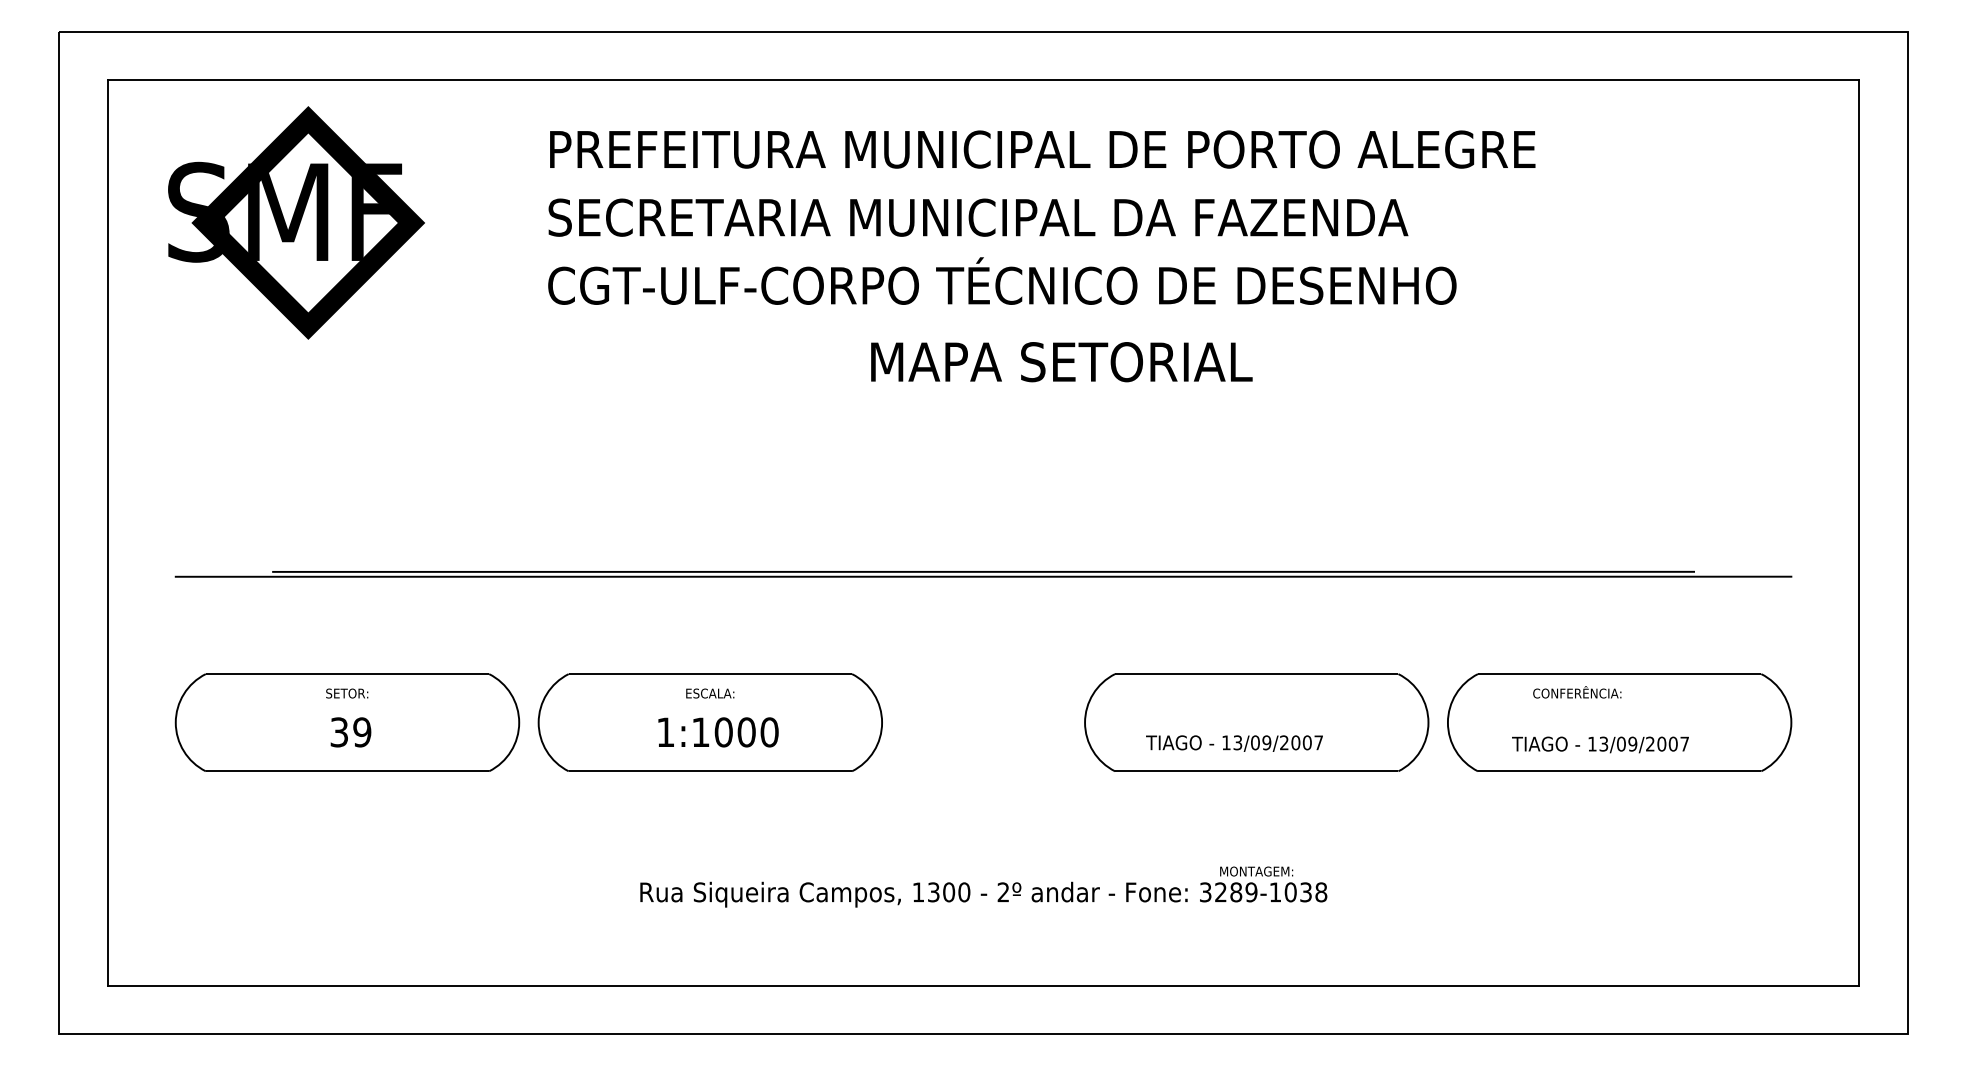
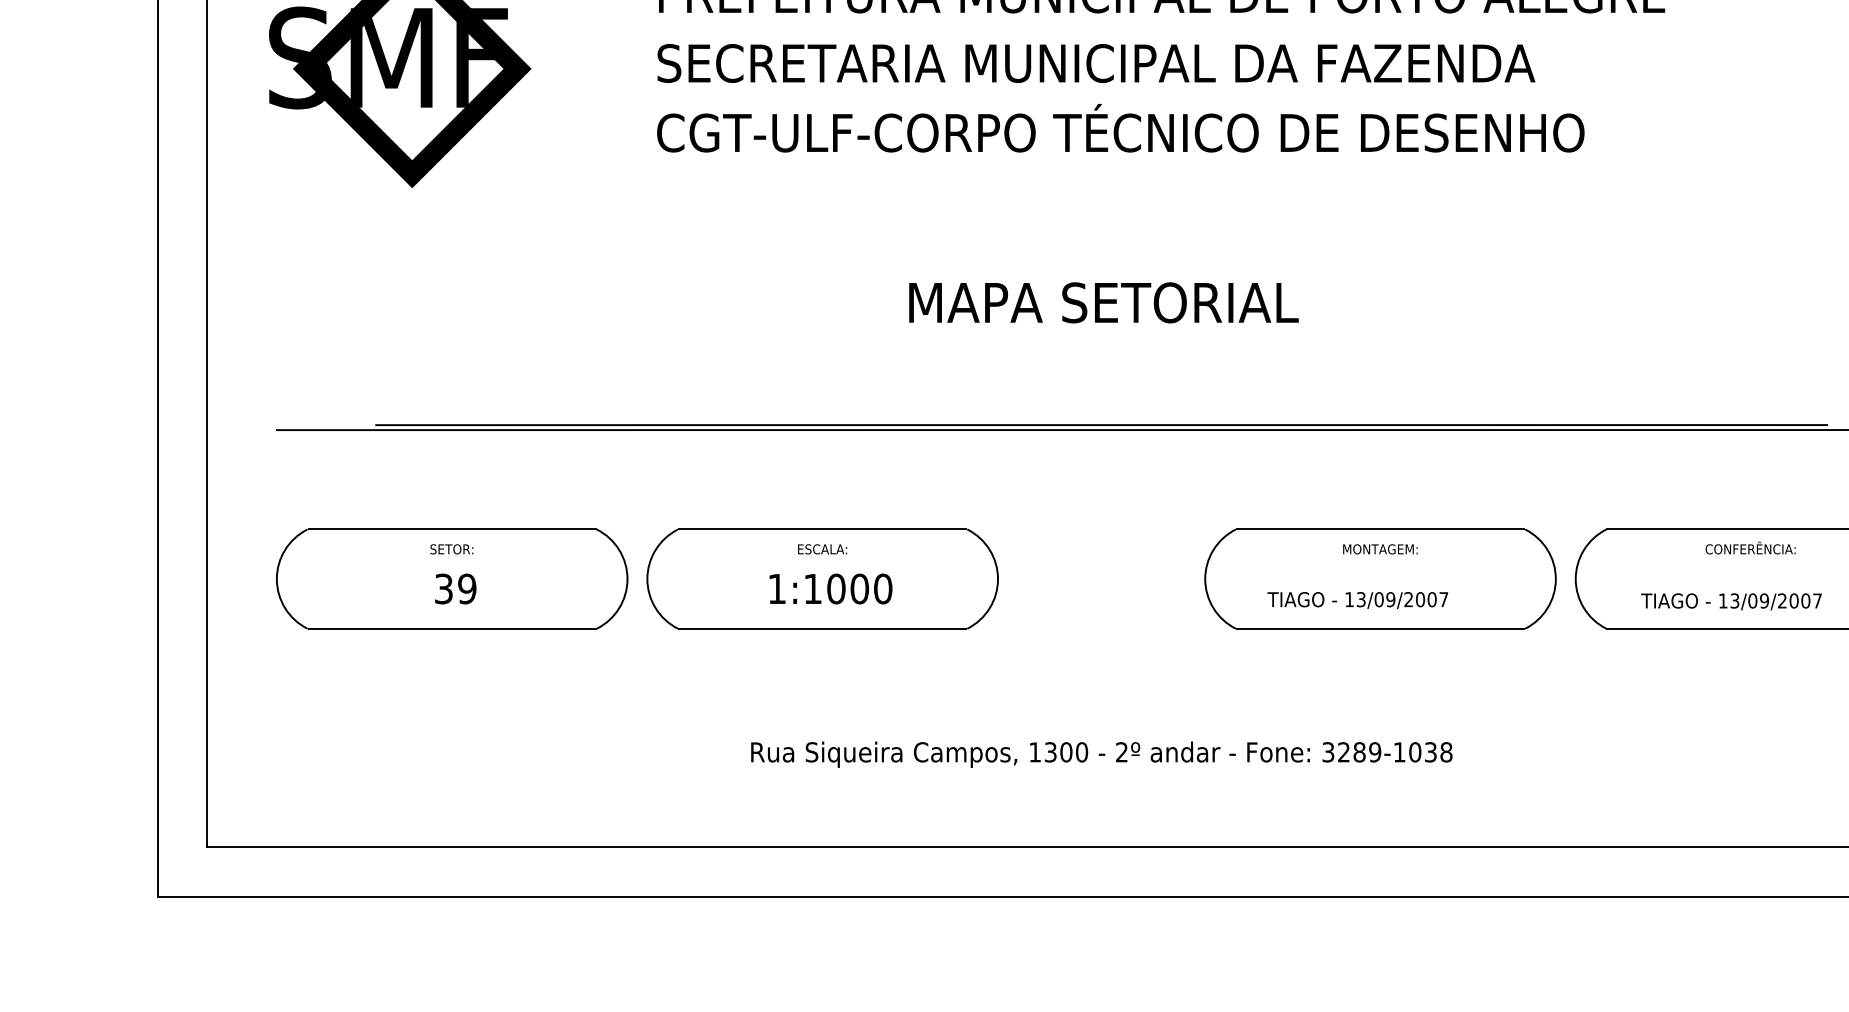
text: (1061, 362) -> (1103, 303), moved
text: (1577, 692) -> (1750, 548), moved
text: (1256, 871) -> (1380, 549), moved

